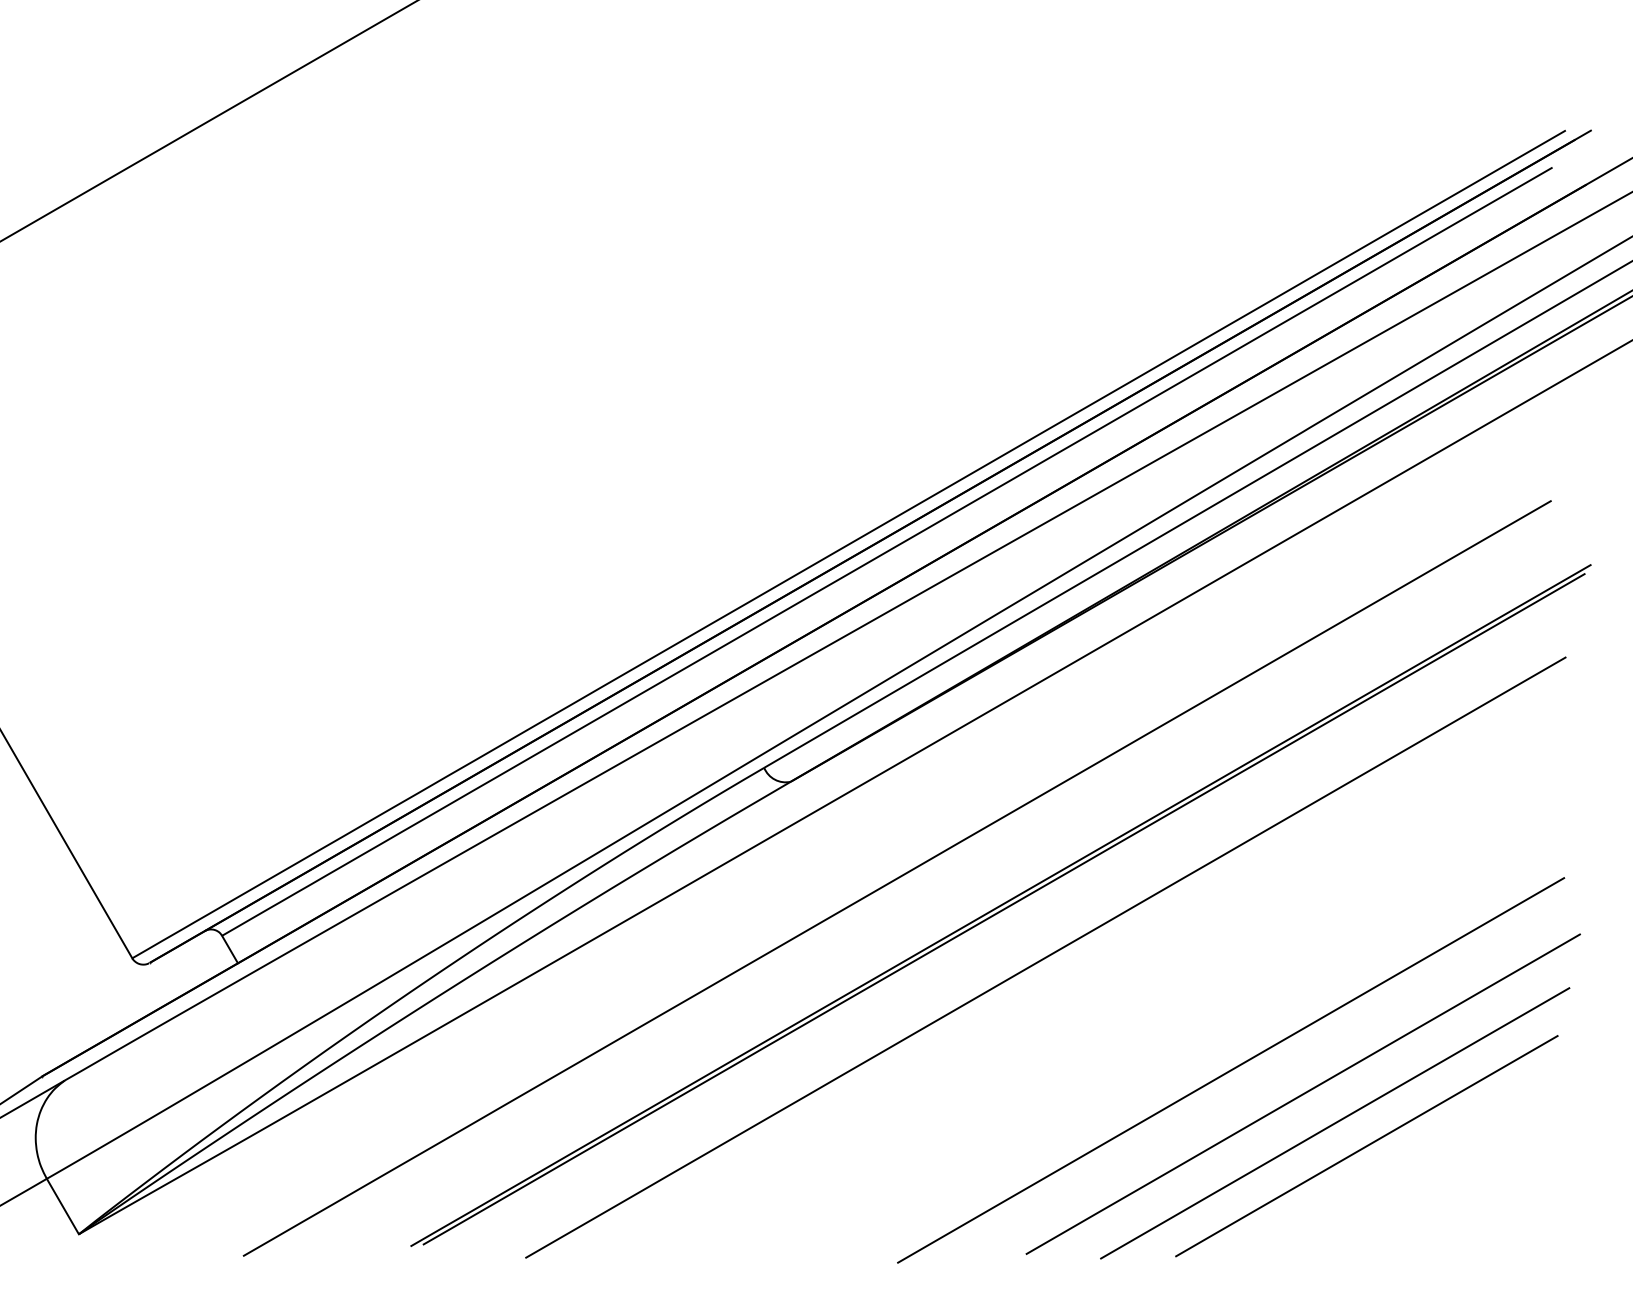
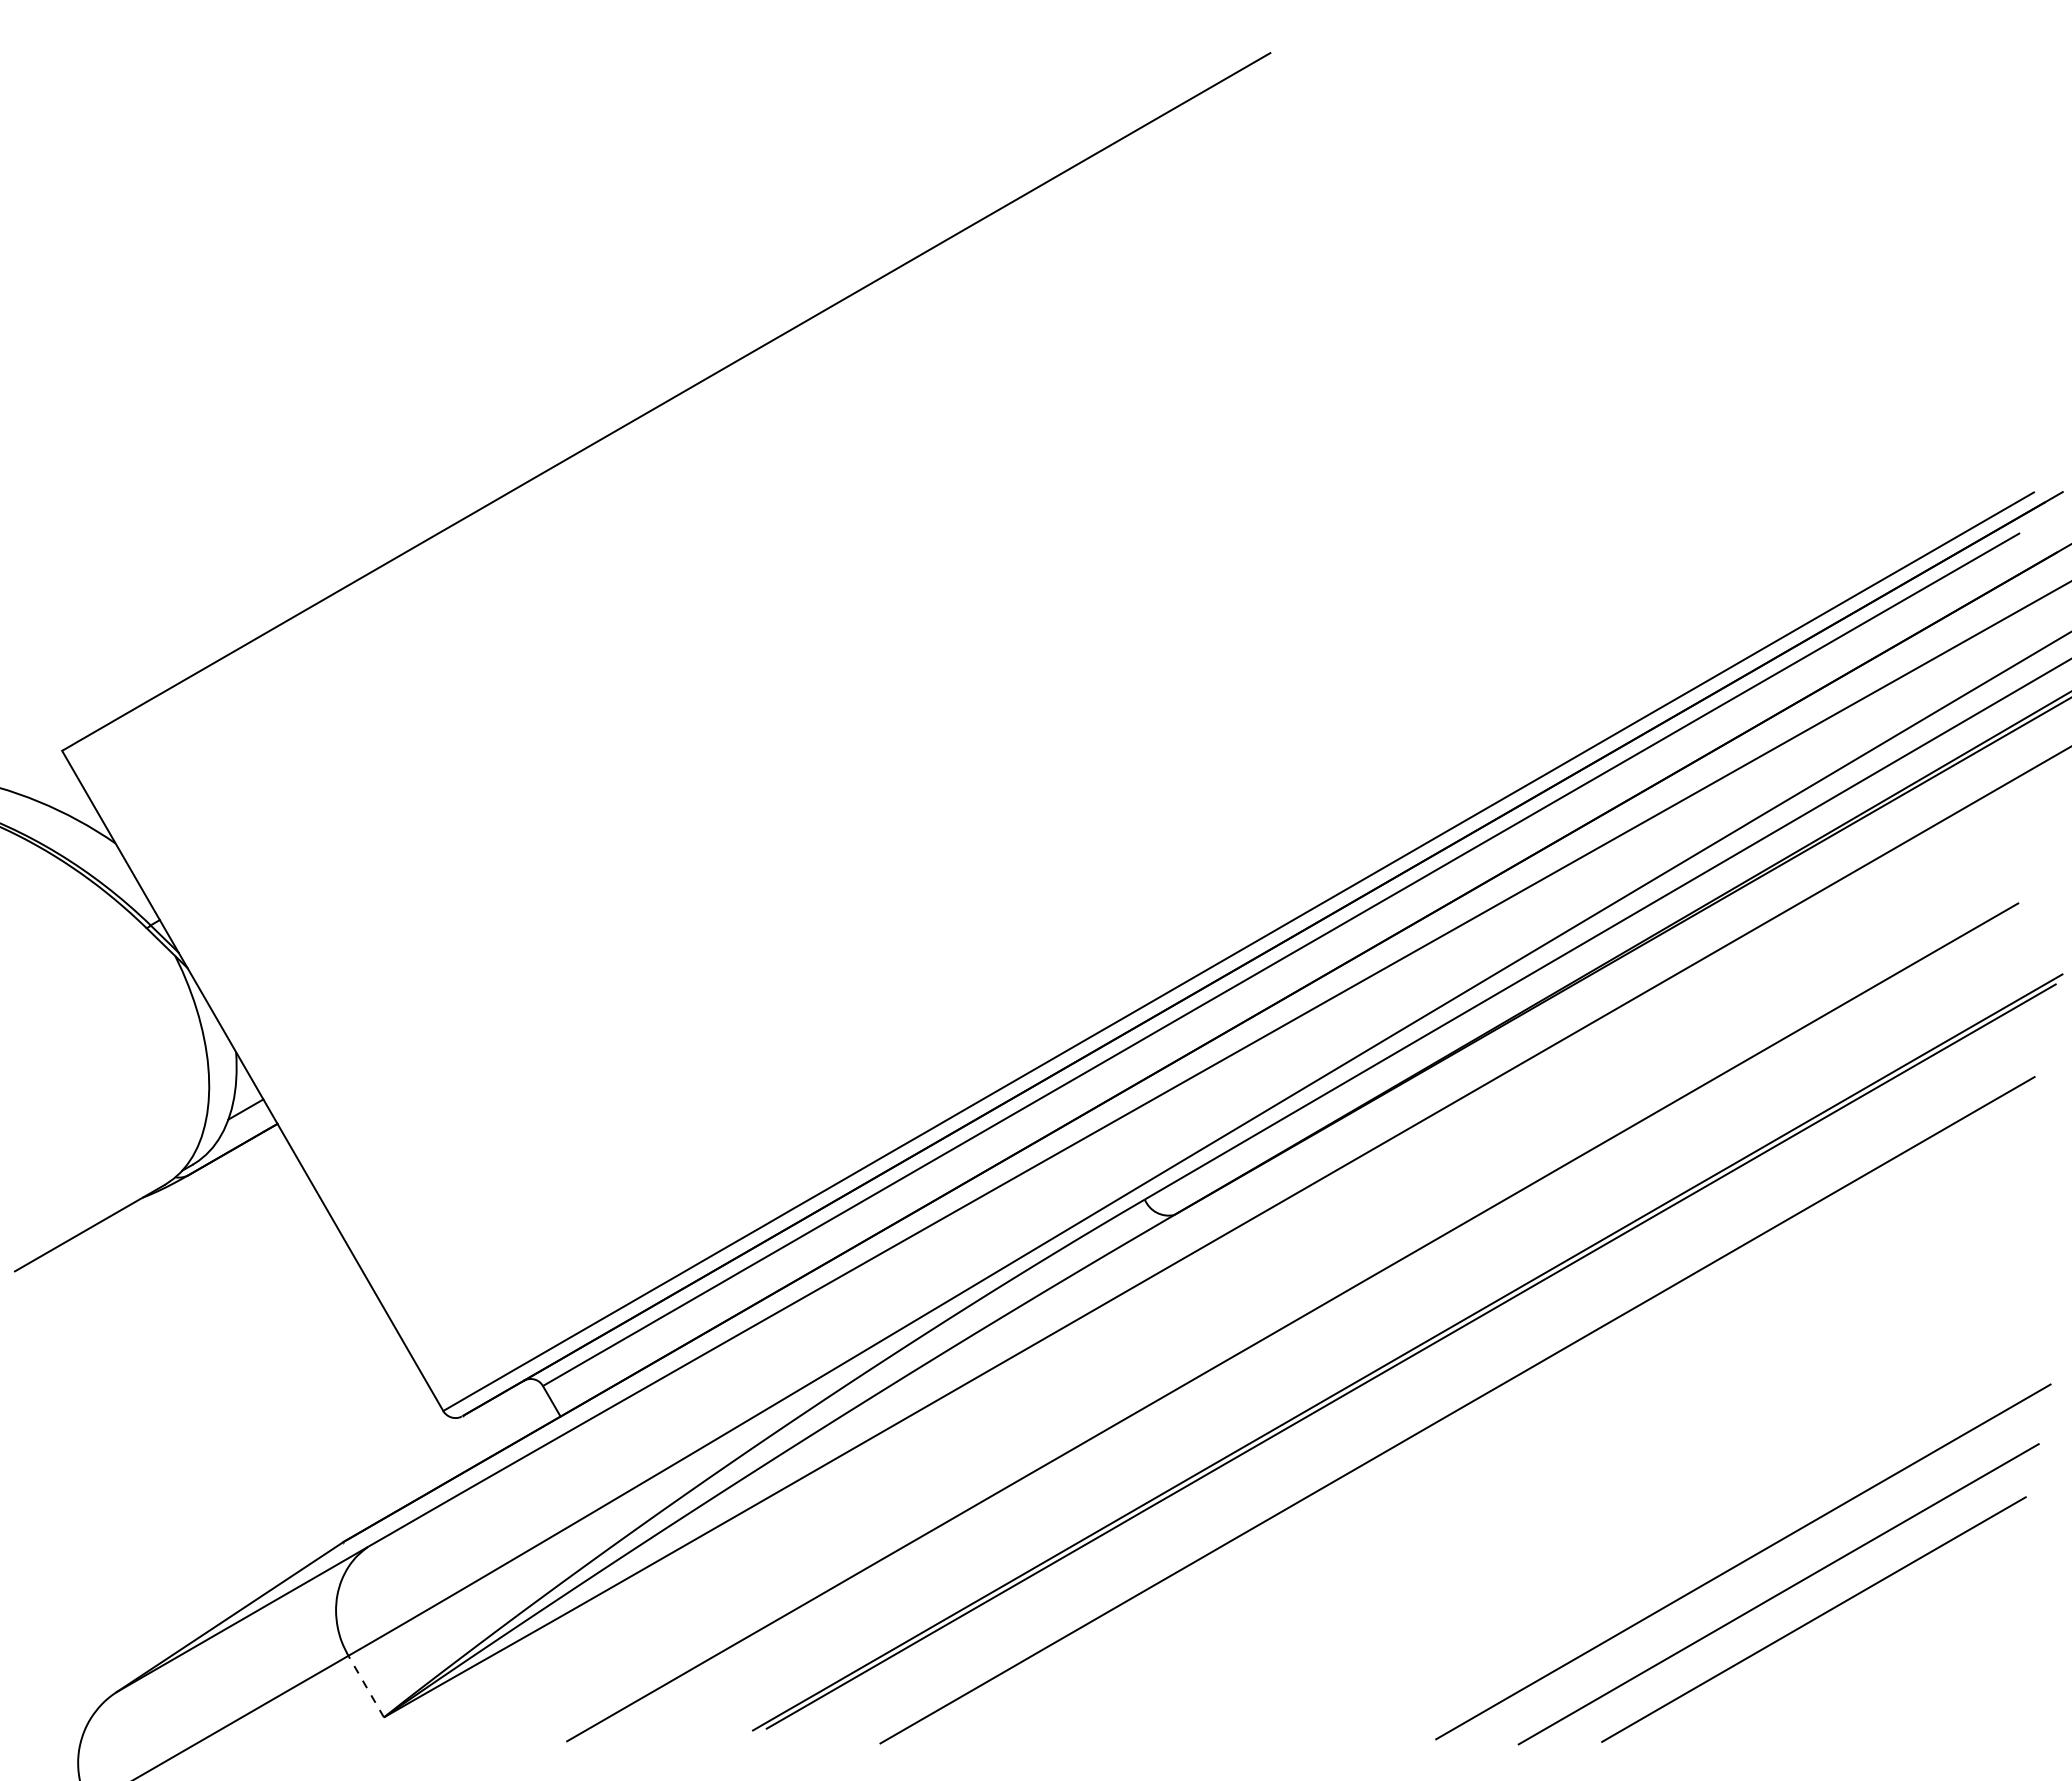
line: (1230, 1069) -> (1662, 1534), removed
line: (63, 1206) -> (366, 1686), solid -> dashed

